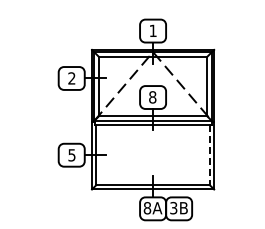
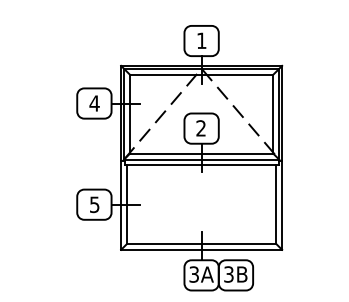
text: (71, 78) -> (94, 103), 2 -> 4
text: (152, 97) -> (200, 128), 8 -> 2
line: (209, 155) -> (276, 205), dashed -> solid
text: (147, 208) -> (194, 274), 8A -> 3A

